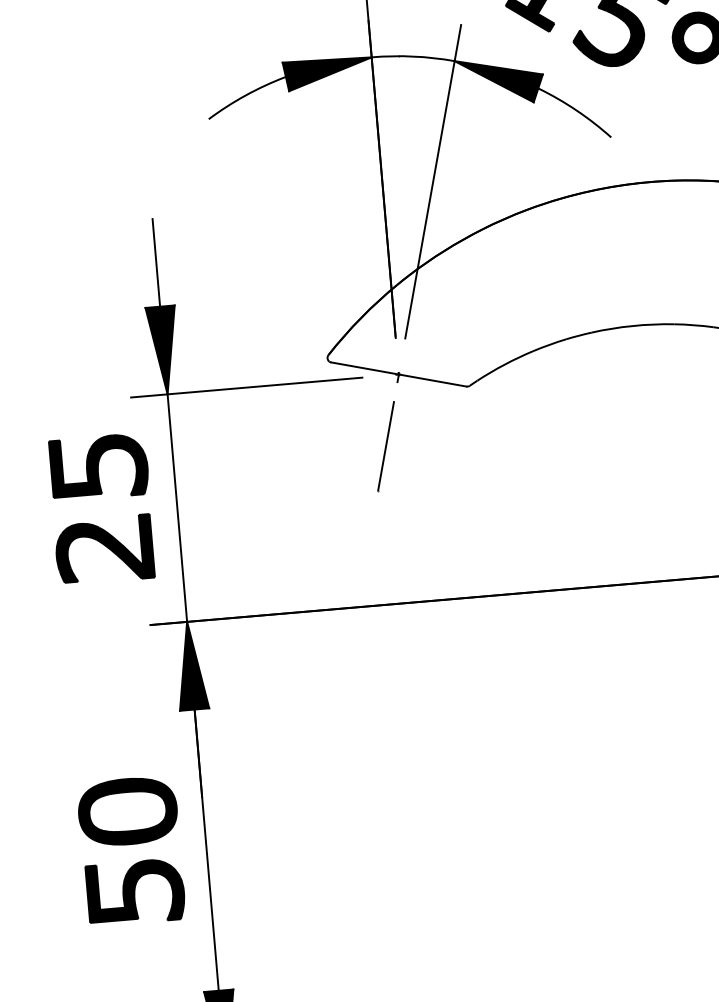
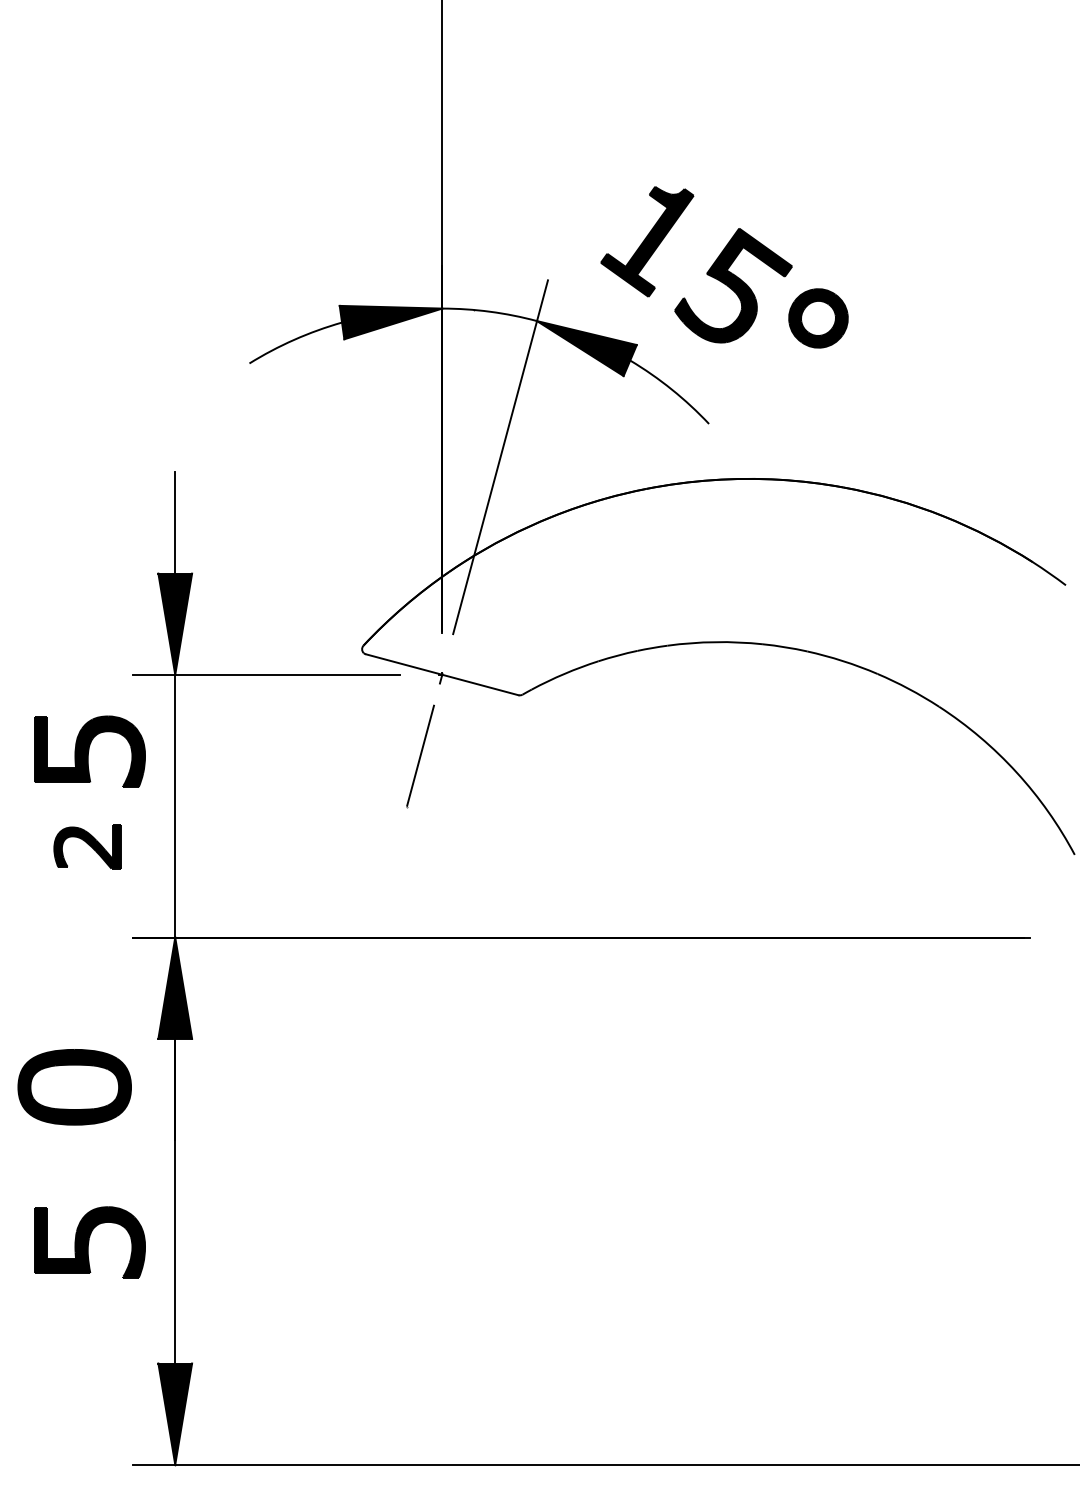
part: (104, 549) -> (87, 846), size x0.6
part: (127, 811) -> (74, 1087), moved

